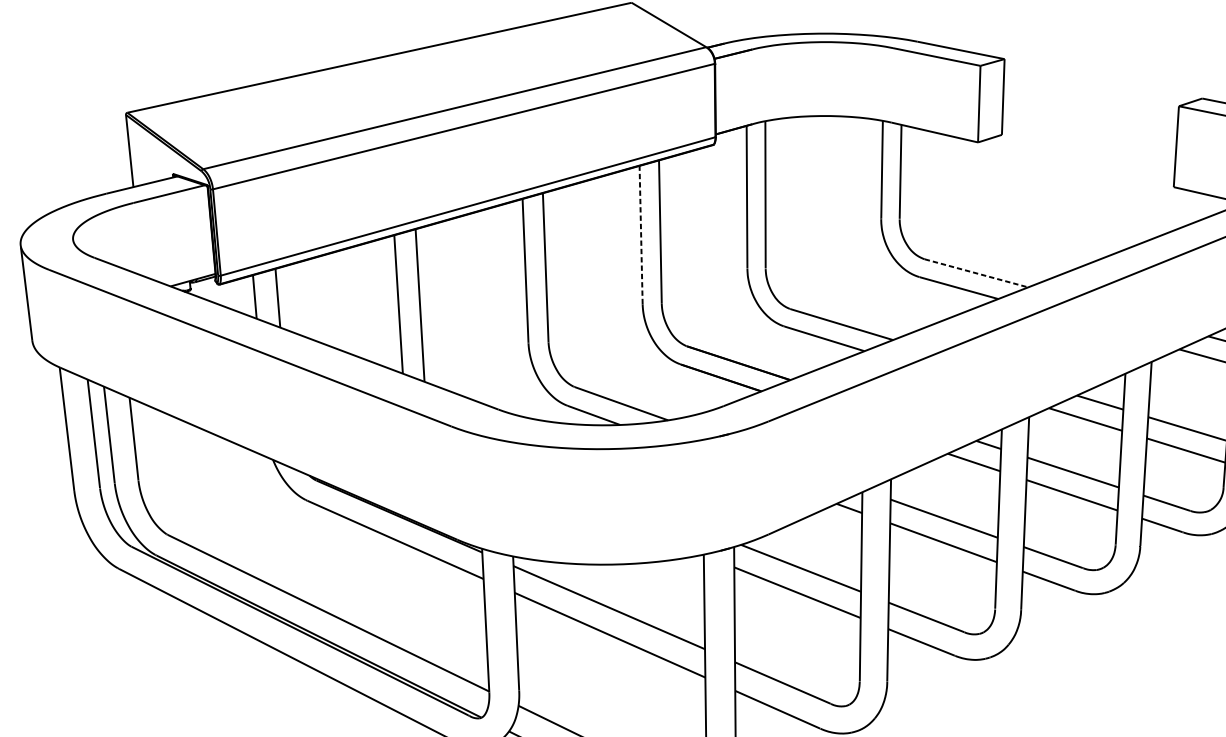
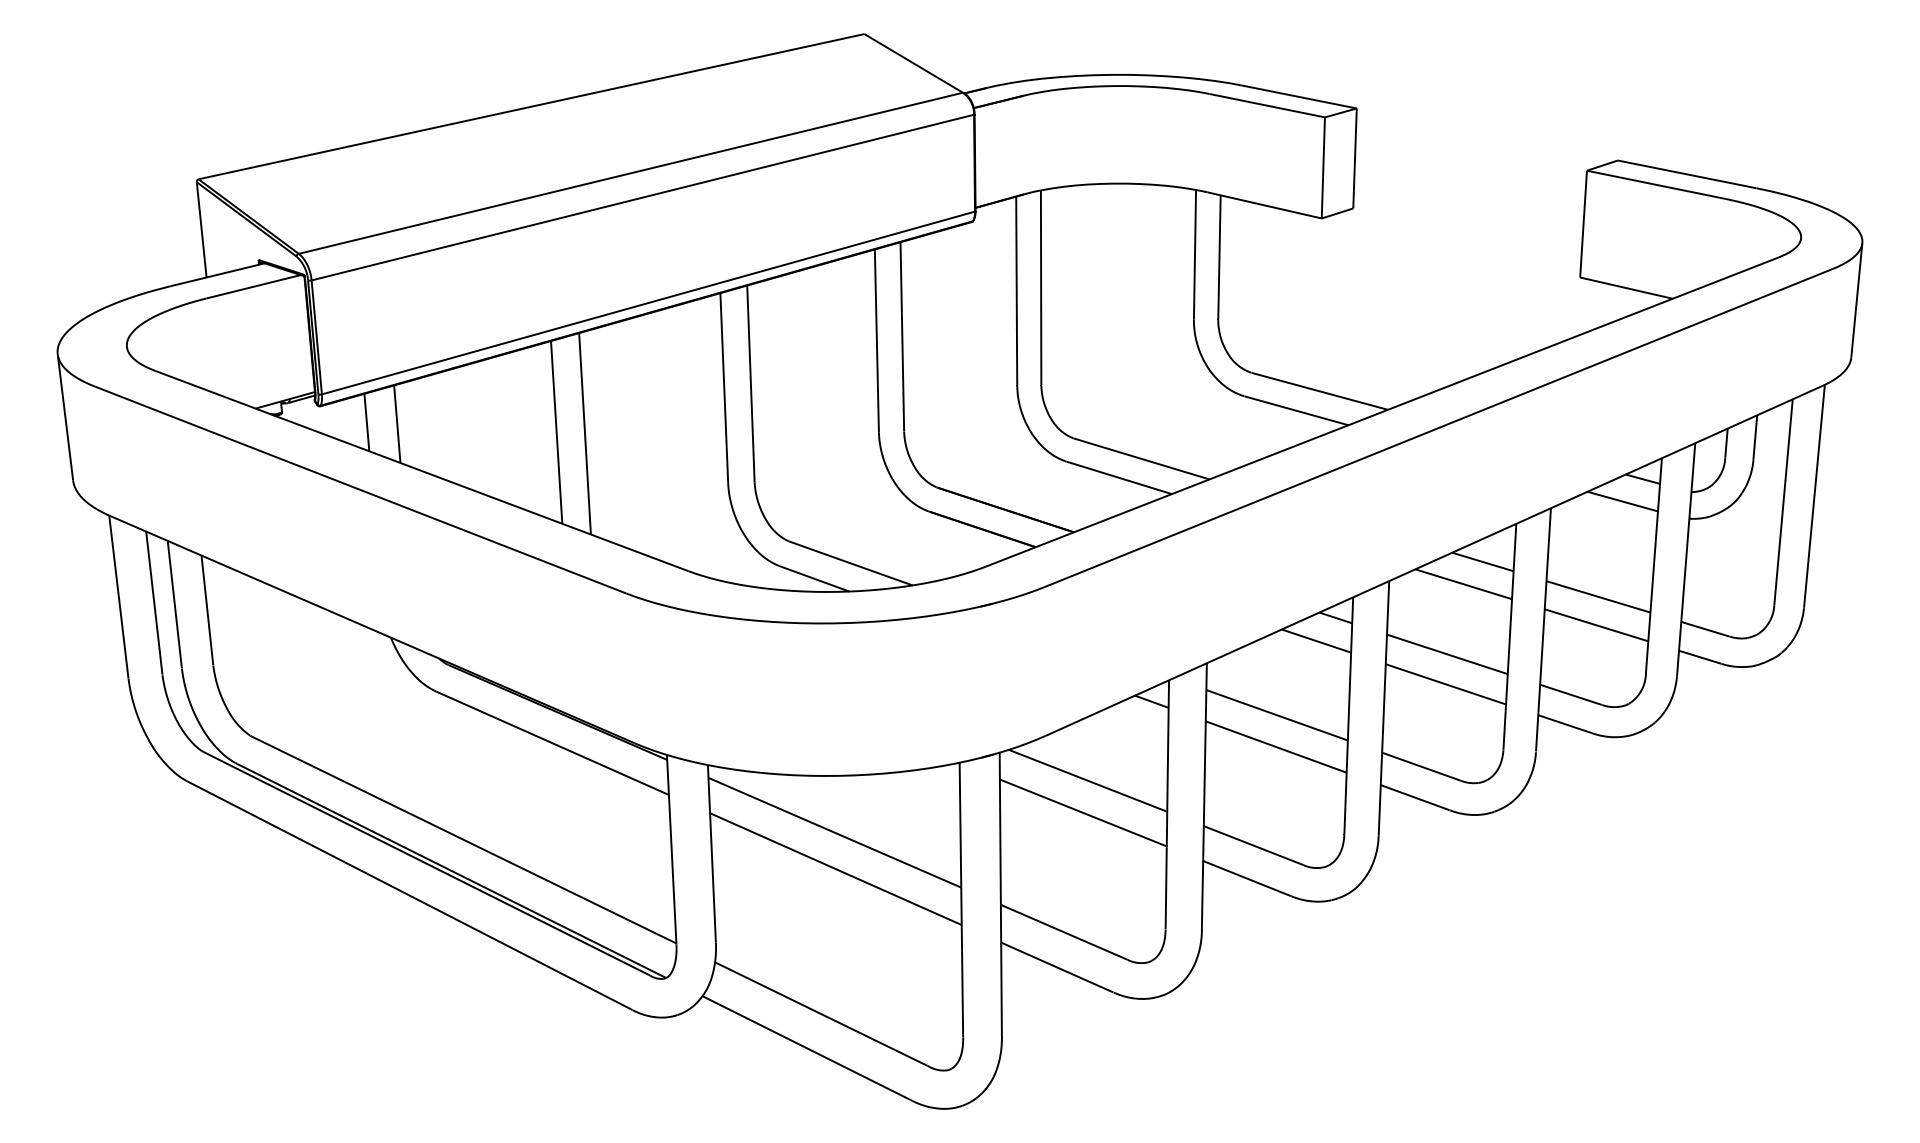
line: (640, 234) -> (876, 340), dashed -> solid
line: (976, 273) -> (1319, 391), dashed -> solid

